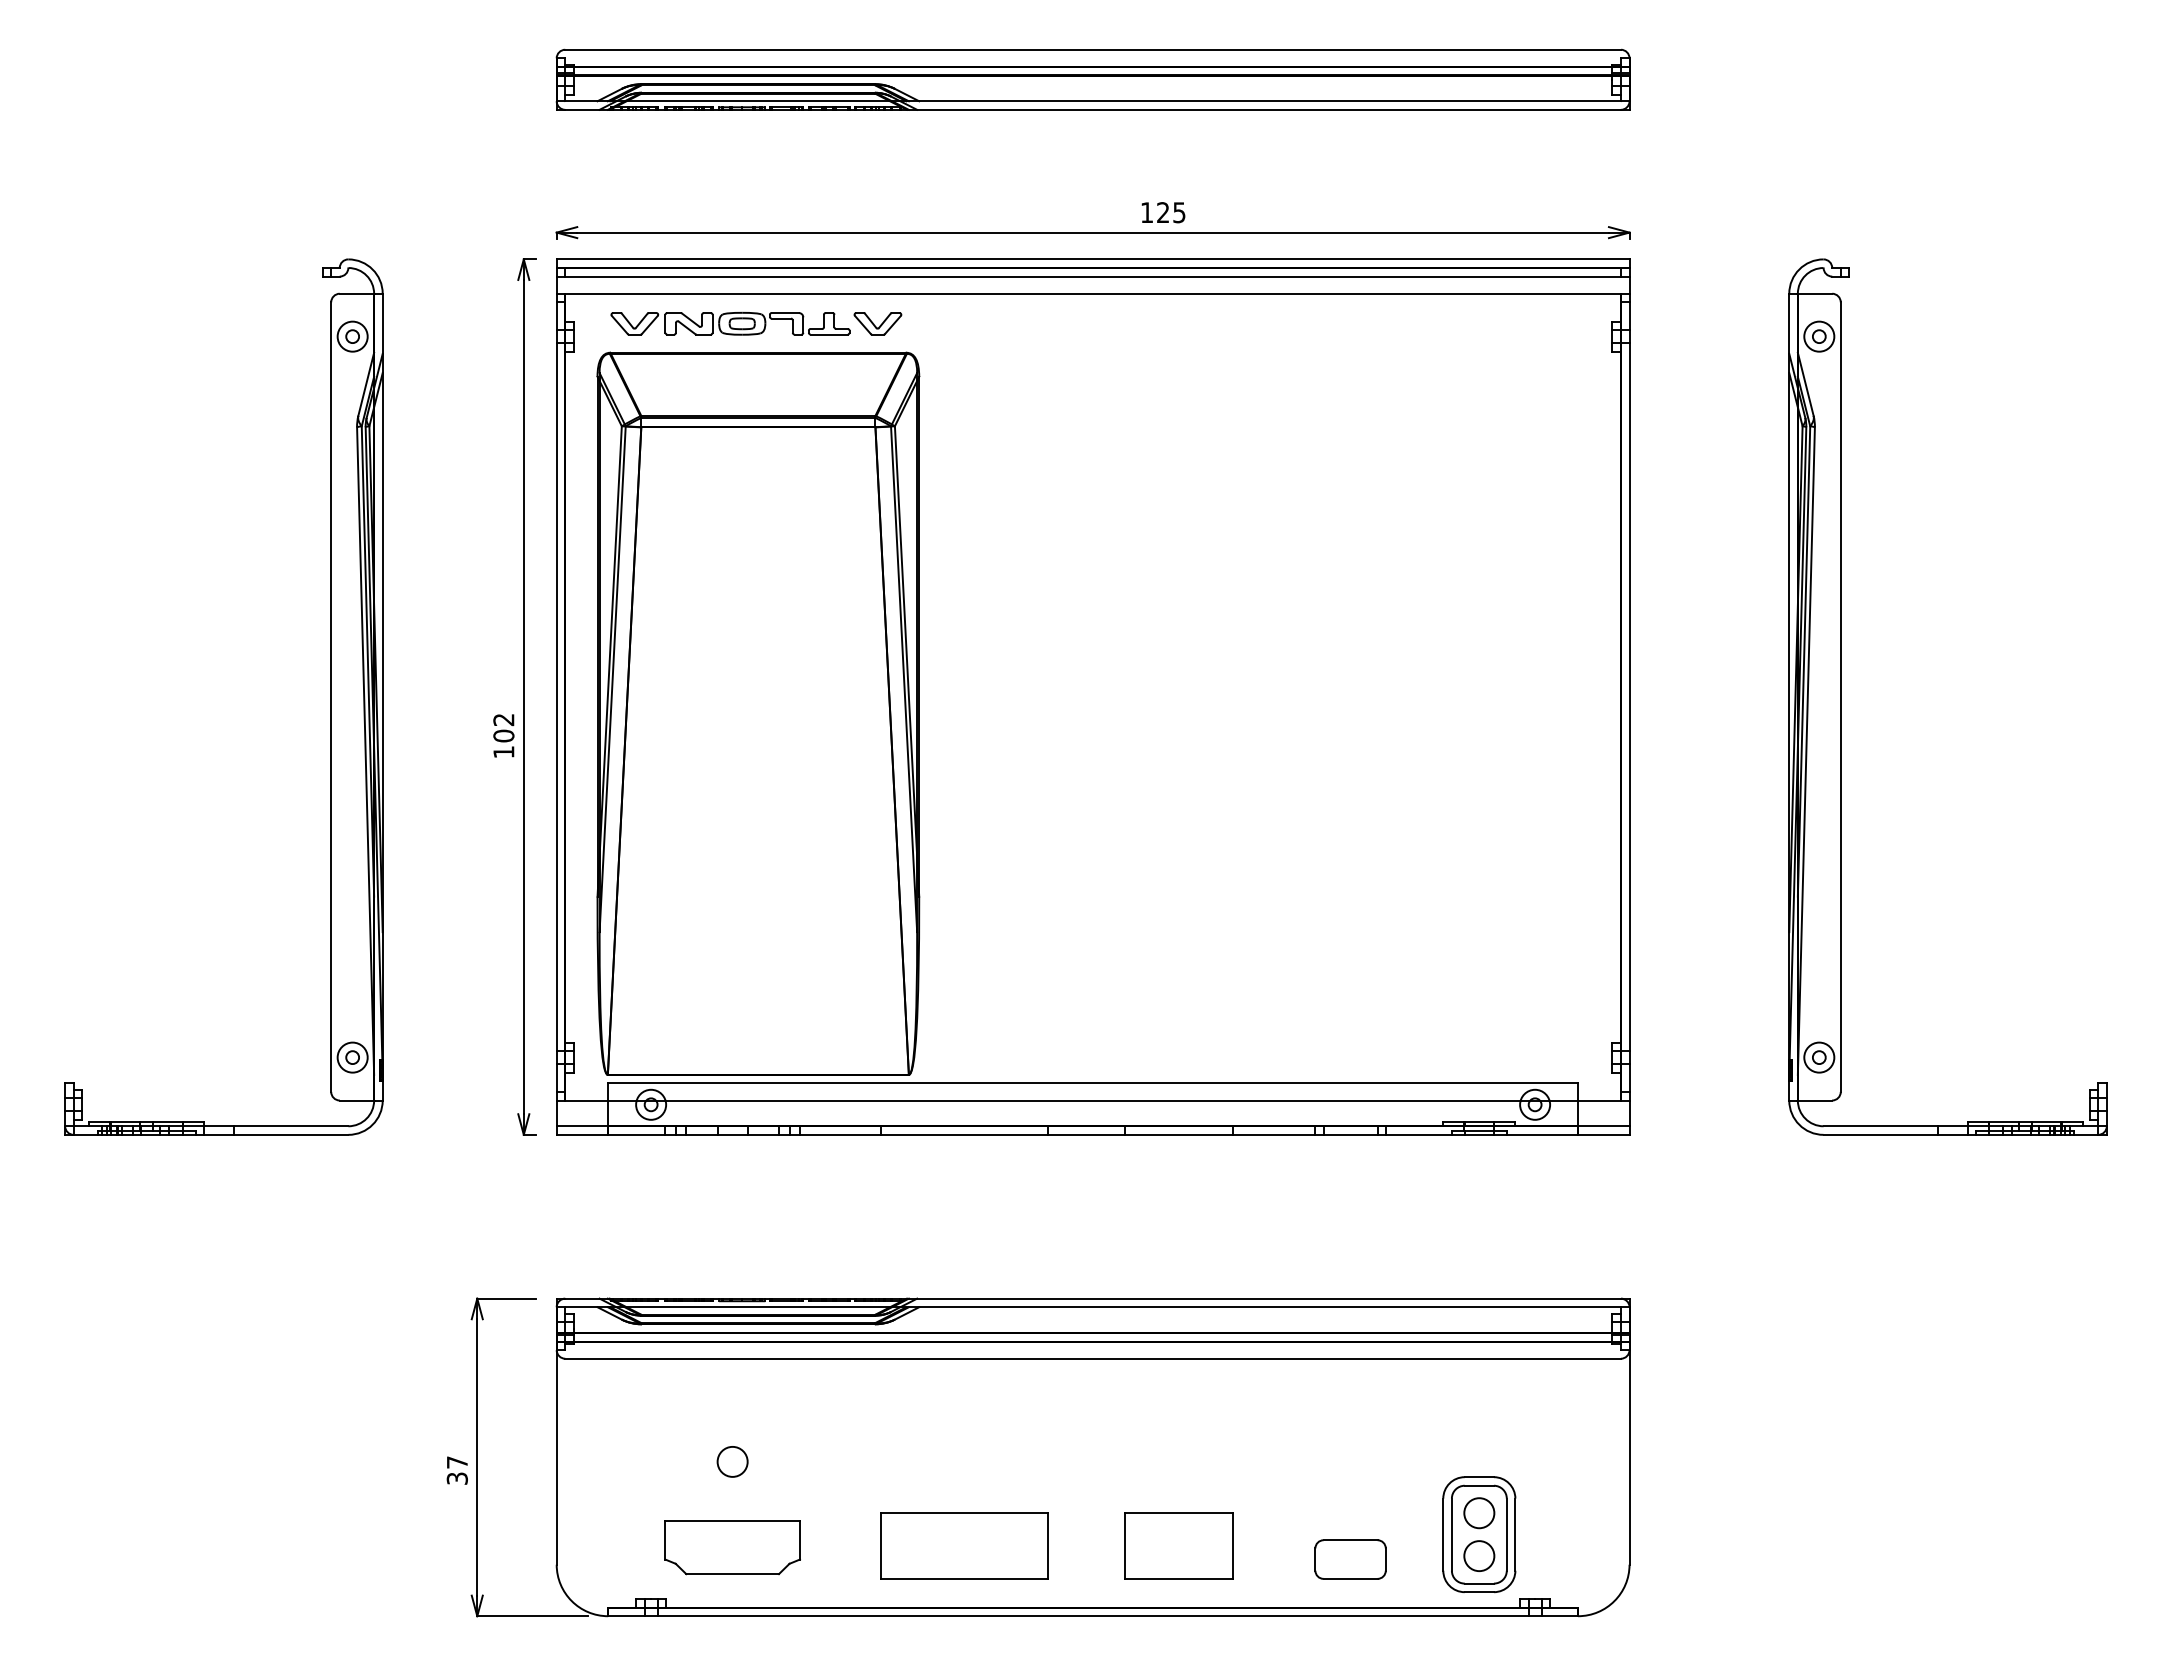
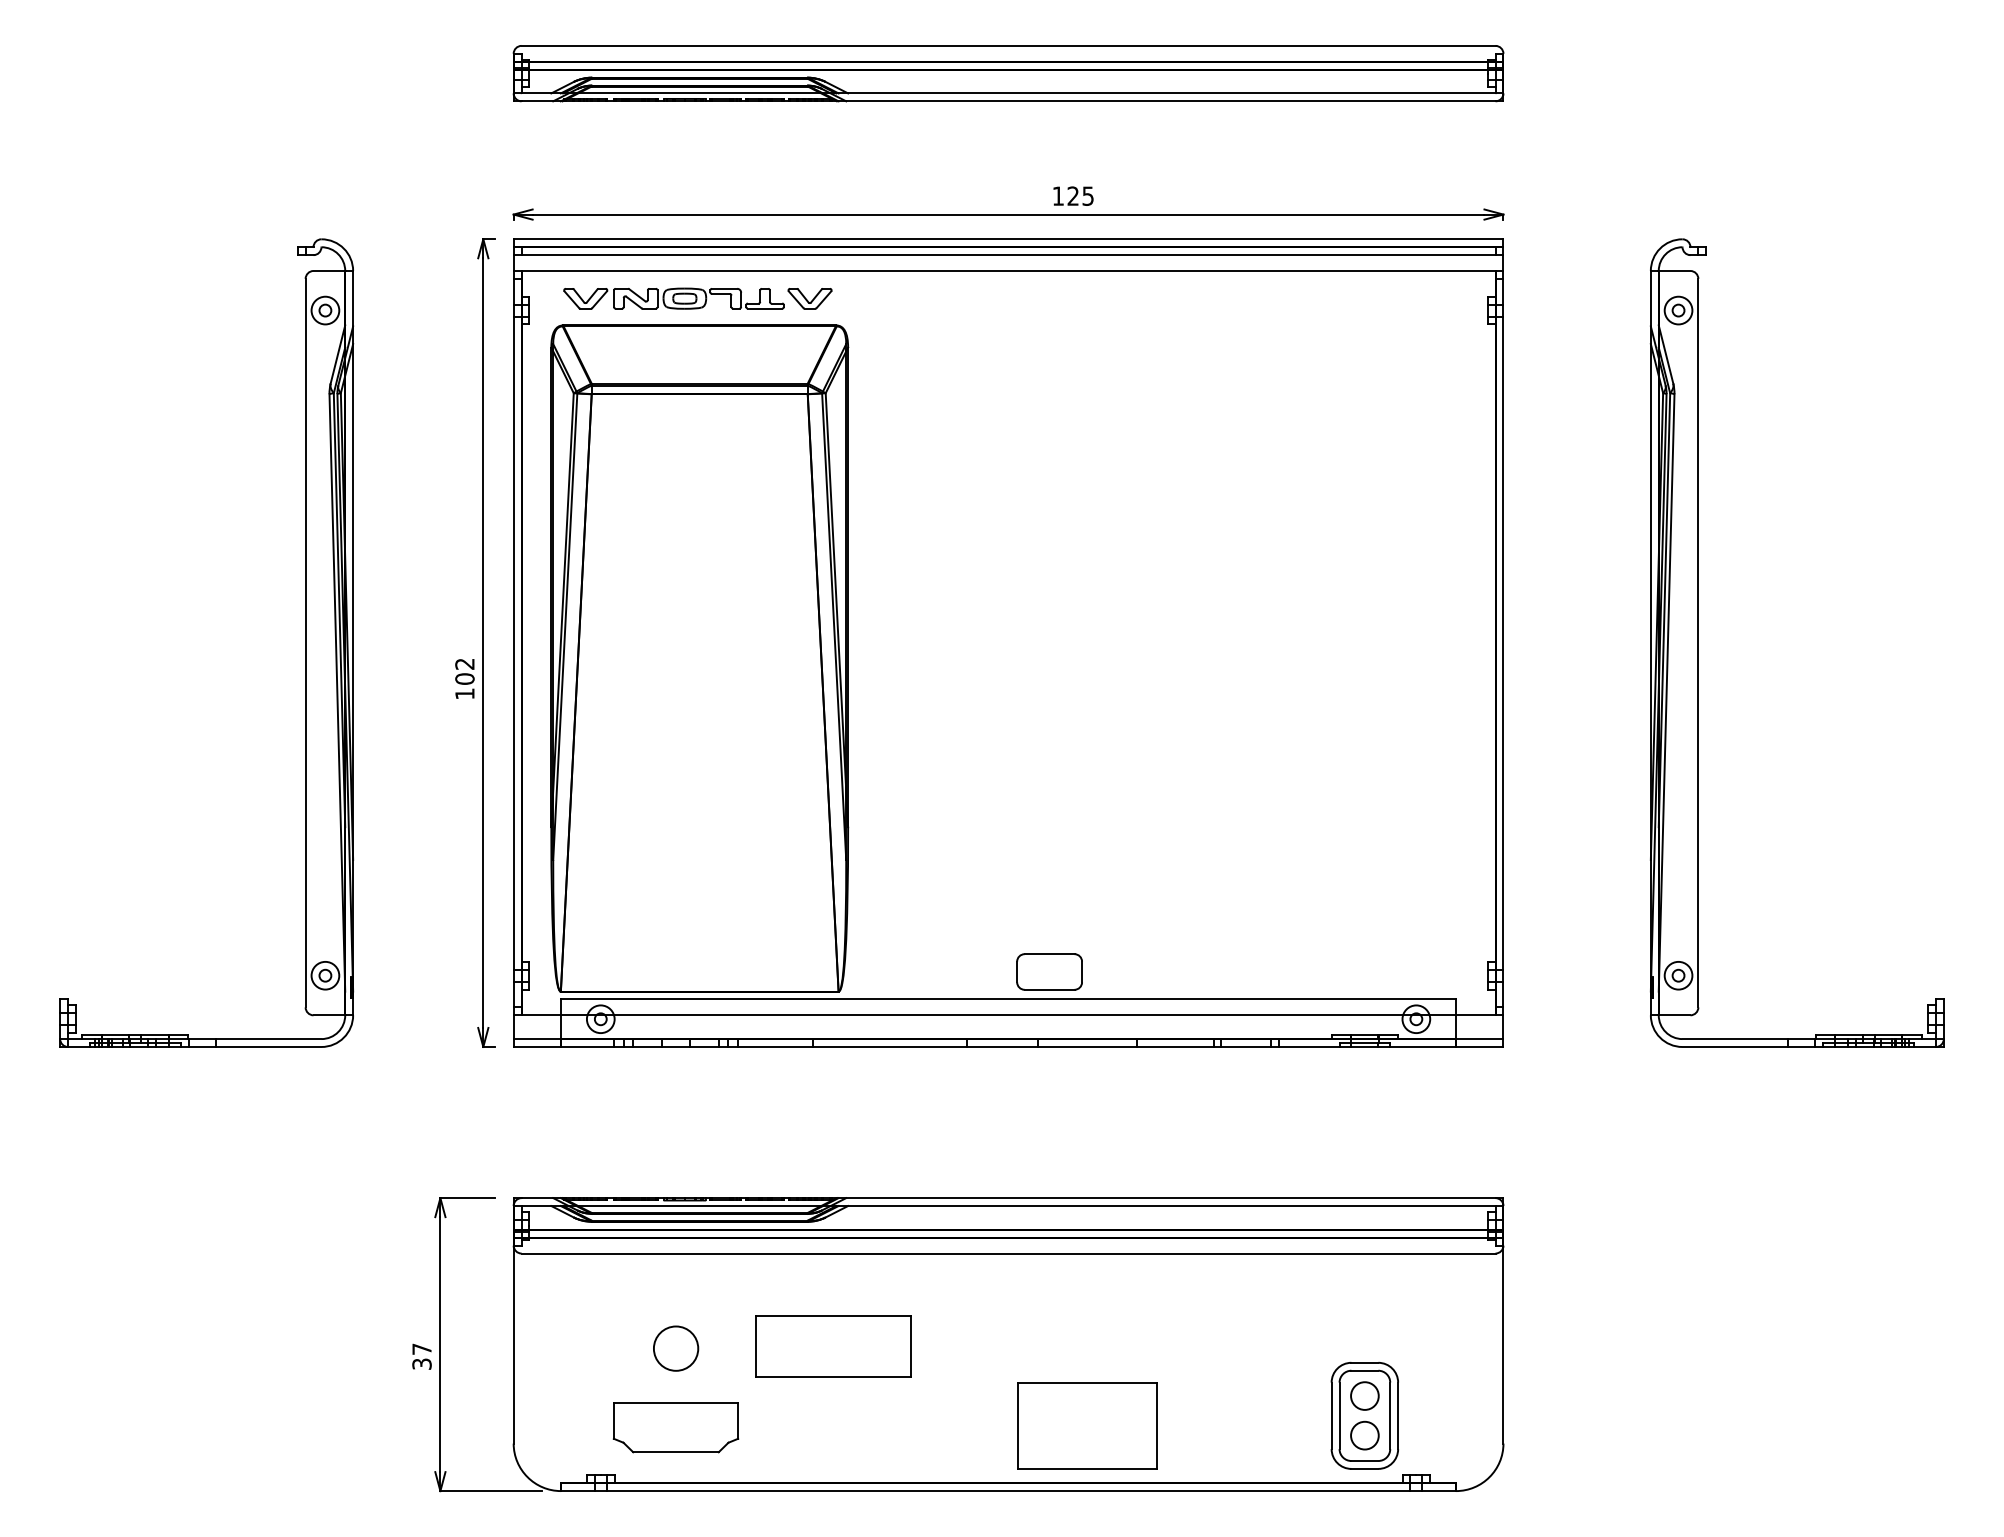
circle: (732, 1461) -> (675, 1348), size x1.6
part: (964, 1545) -> (833, 1346), moved
part: (1178, 1545) -> (1087, 1425), size x1.4
part: (1350, 1559) -> (1049, 971), moved

